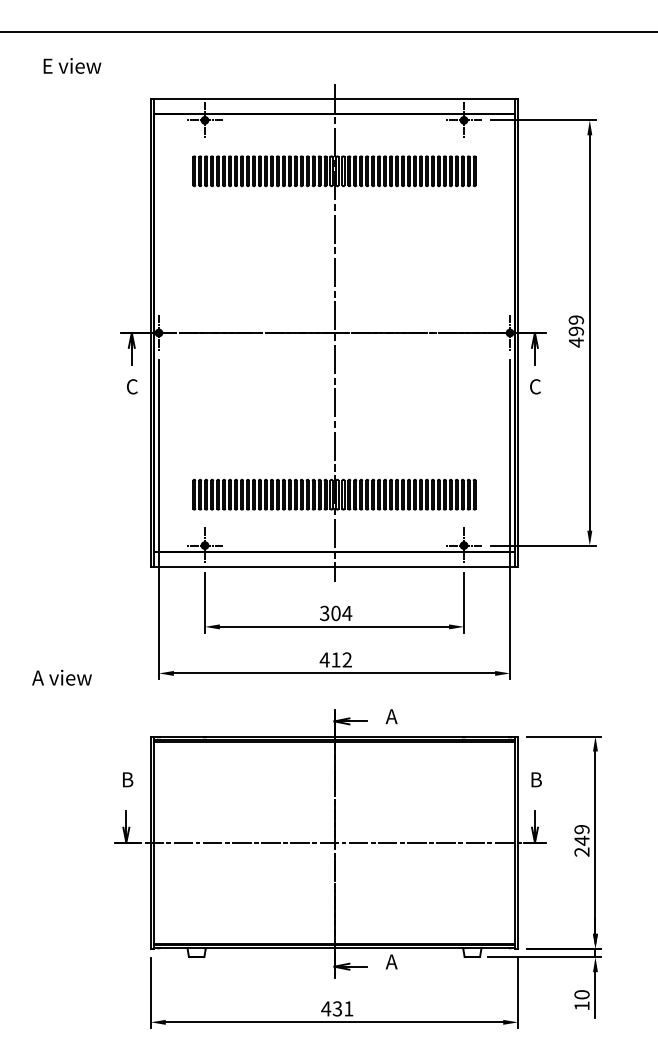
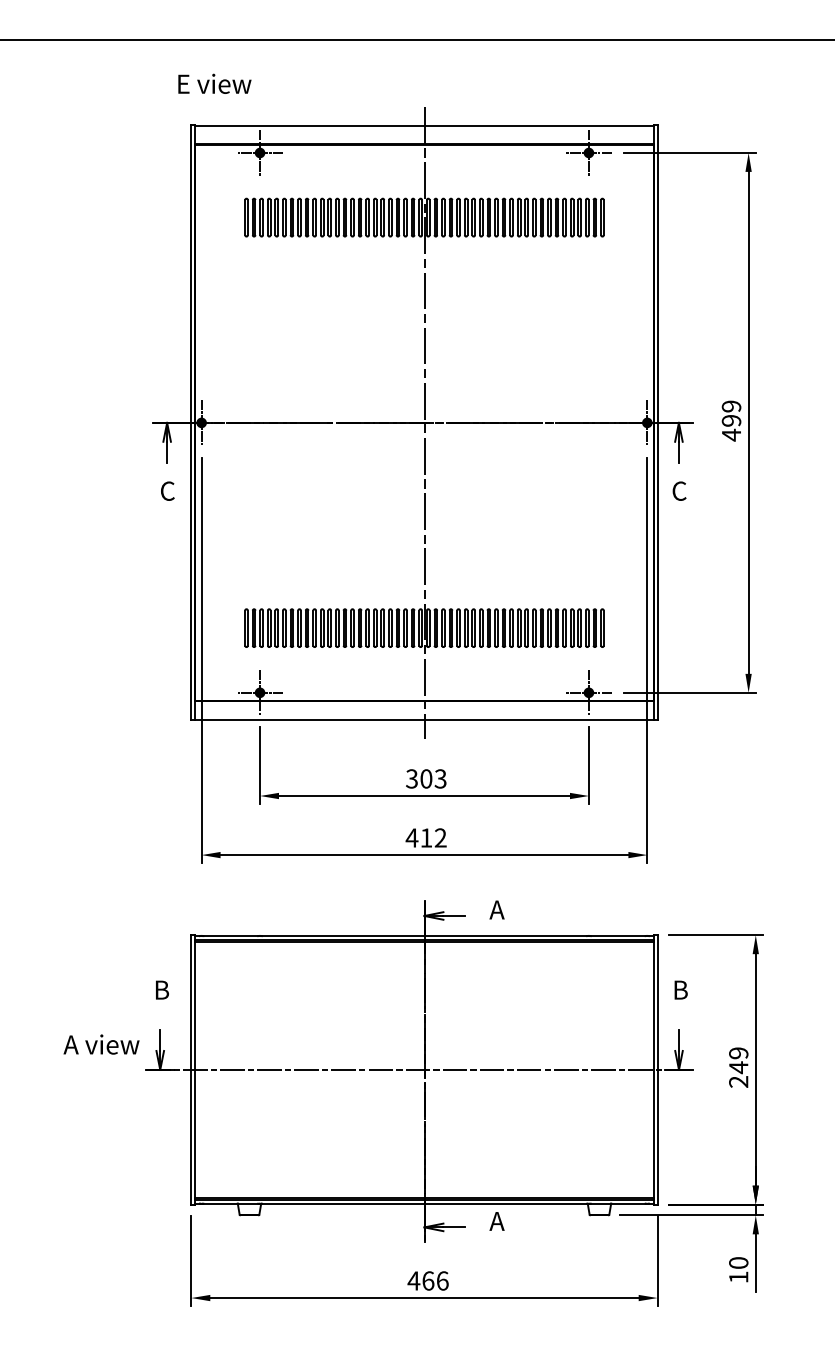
text: (72, 65) -> (214, 83), moved
text: (347, 613) -> (440, 778), 304 -> 303
text: (61, 677) -> (101, 1044), moved
text: (343, 1008) -> (435, 1280), 431 -> 466

